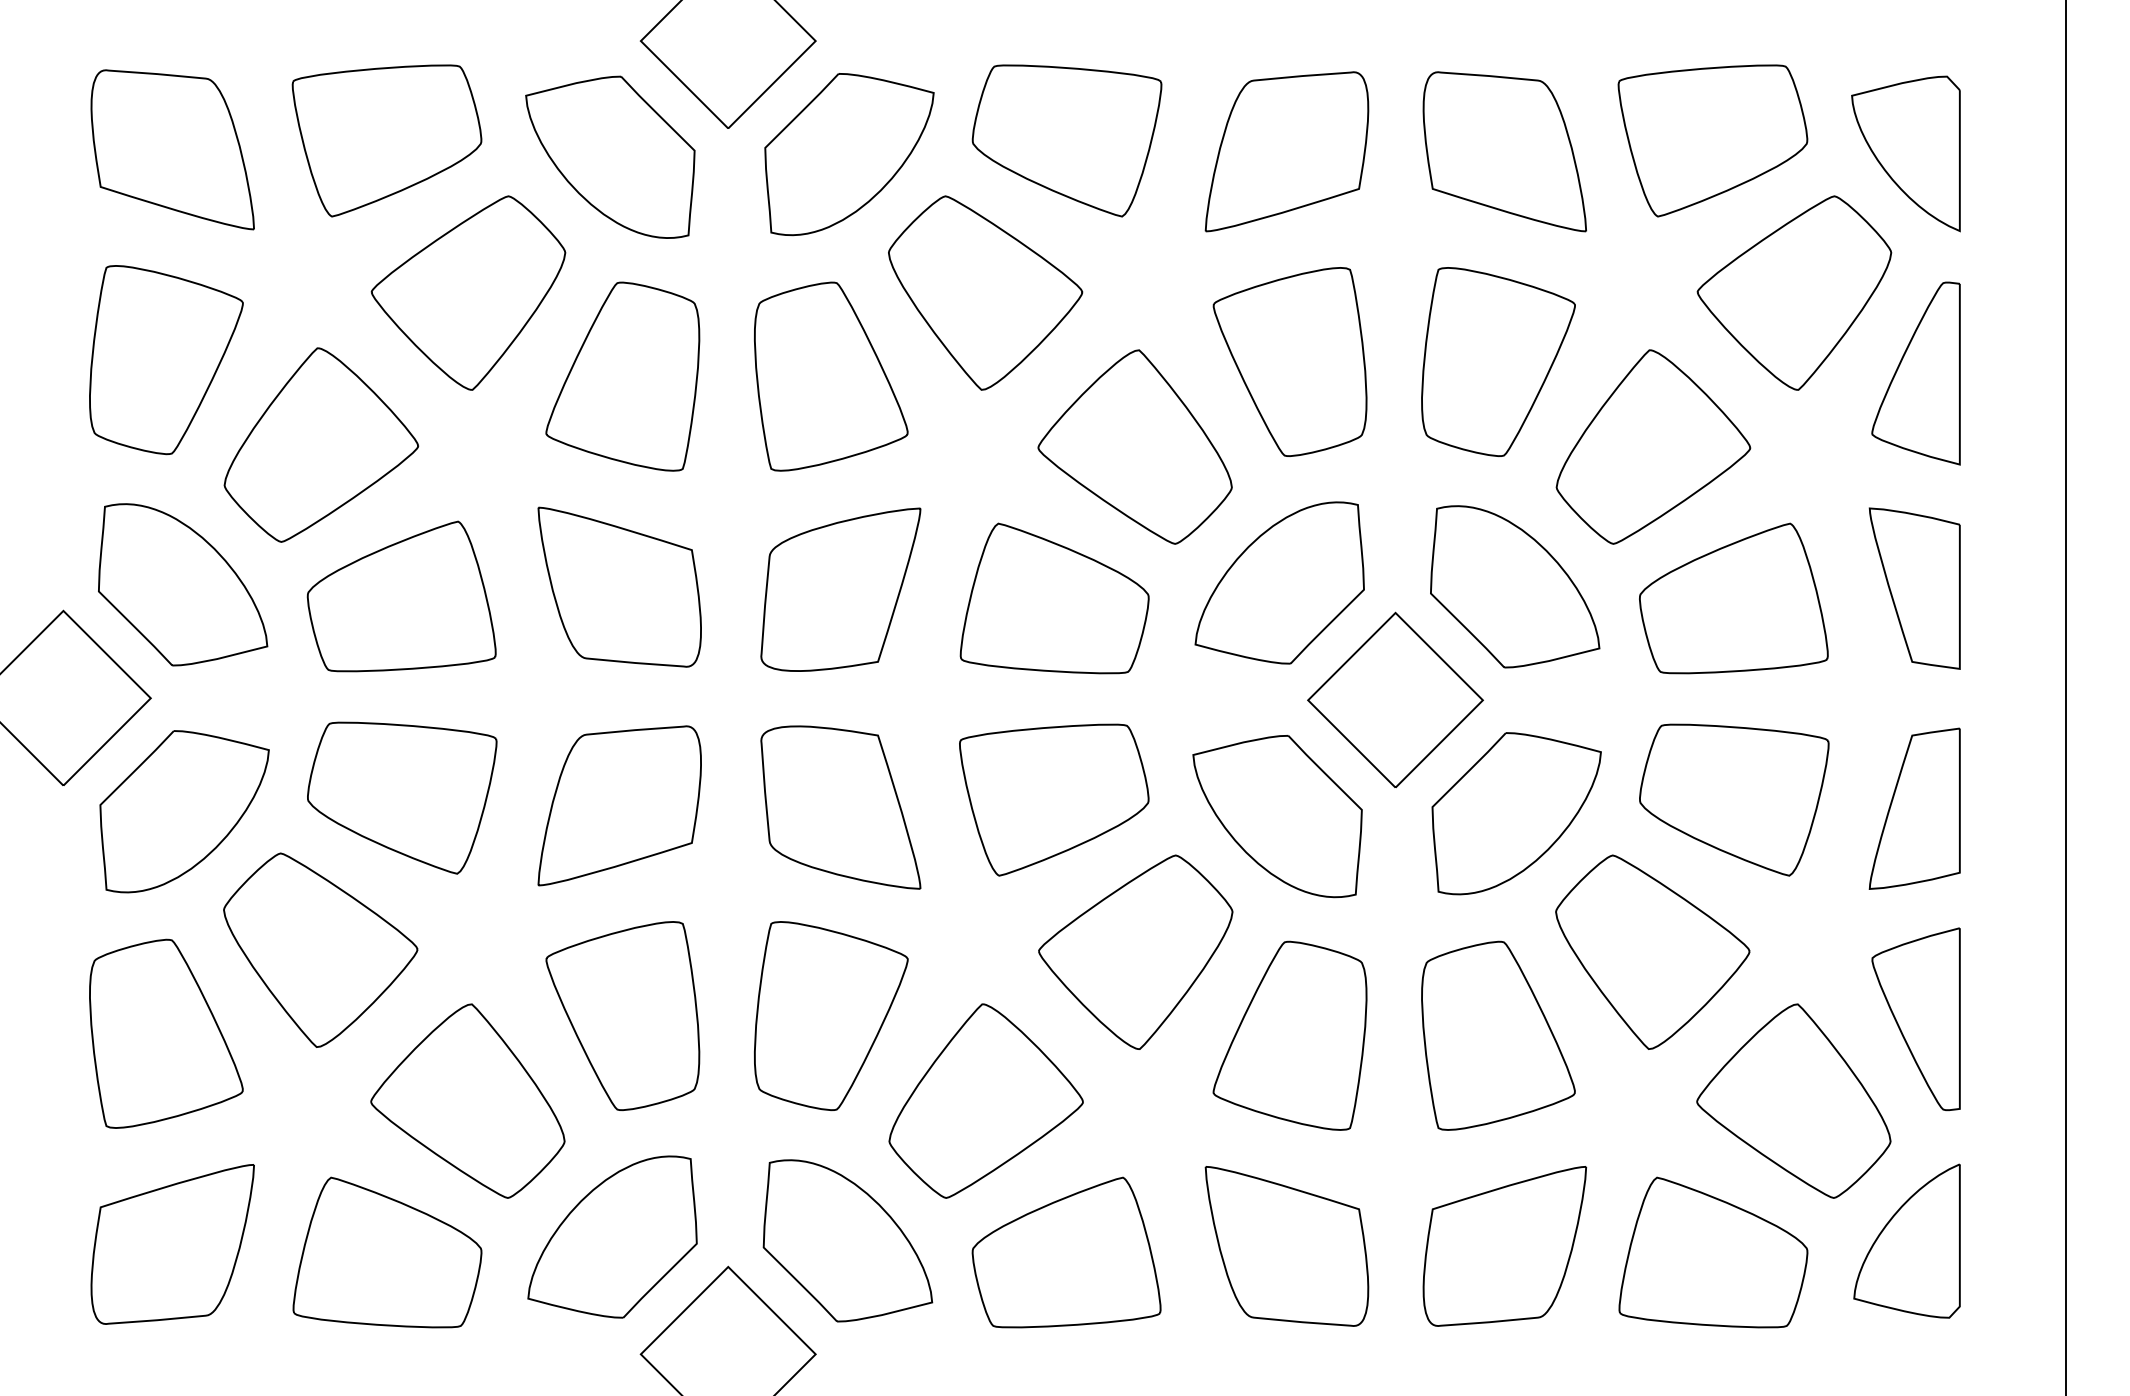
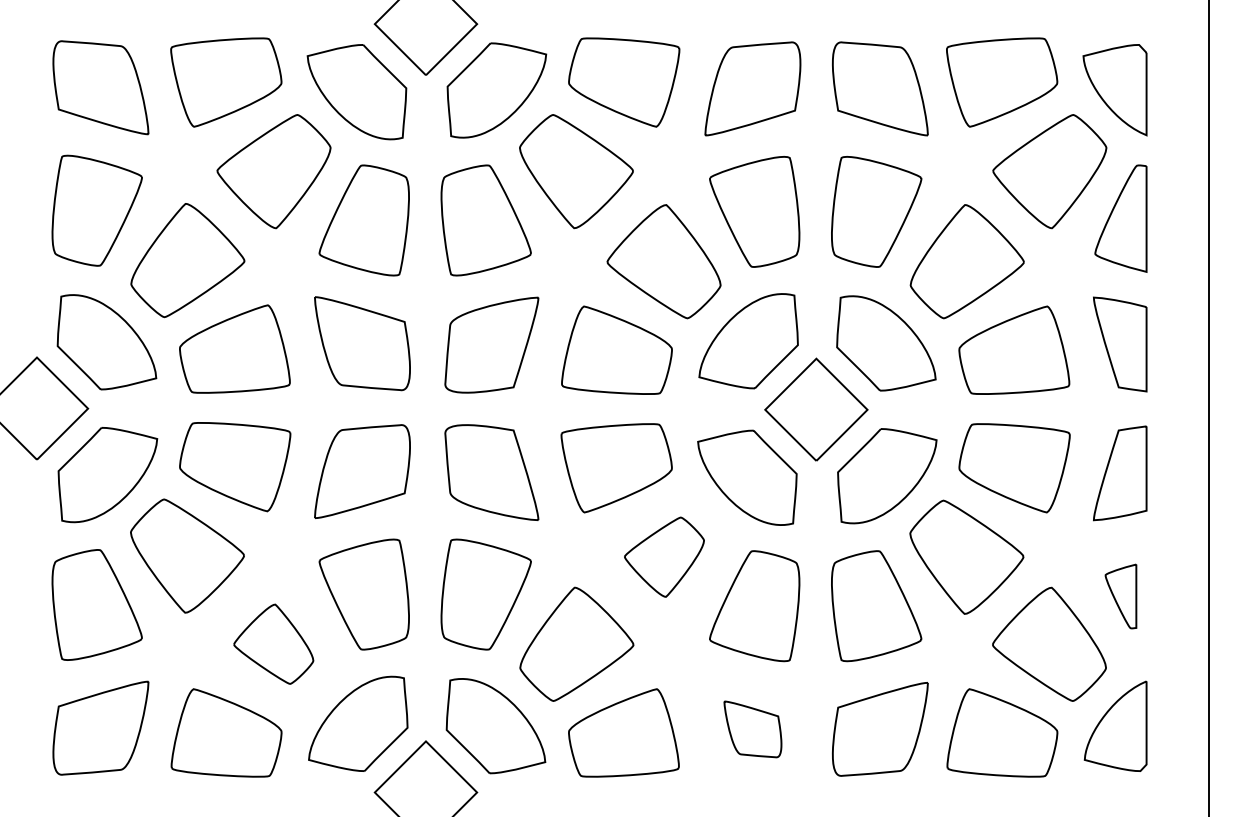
part: (1135, 950) -> (664, 556), size x0.7
part: (1915, 1019) -> (1120, 596), size x0.6
part: (467, 1099) -> (273, 643), size x0.7
part: (1286, 1246) -> (752, 729), size x0.6

